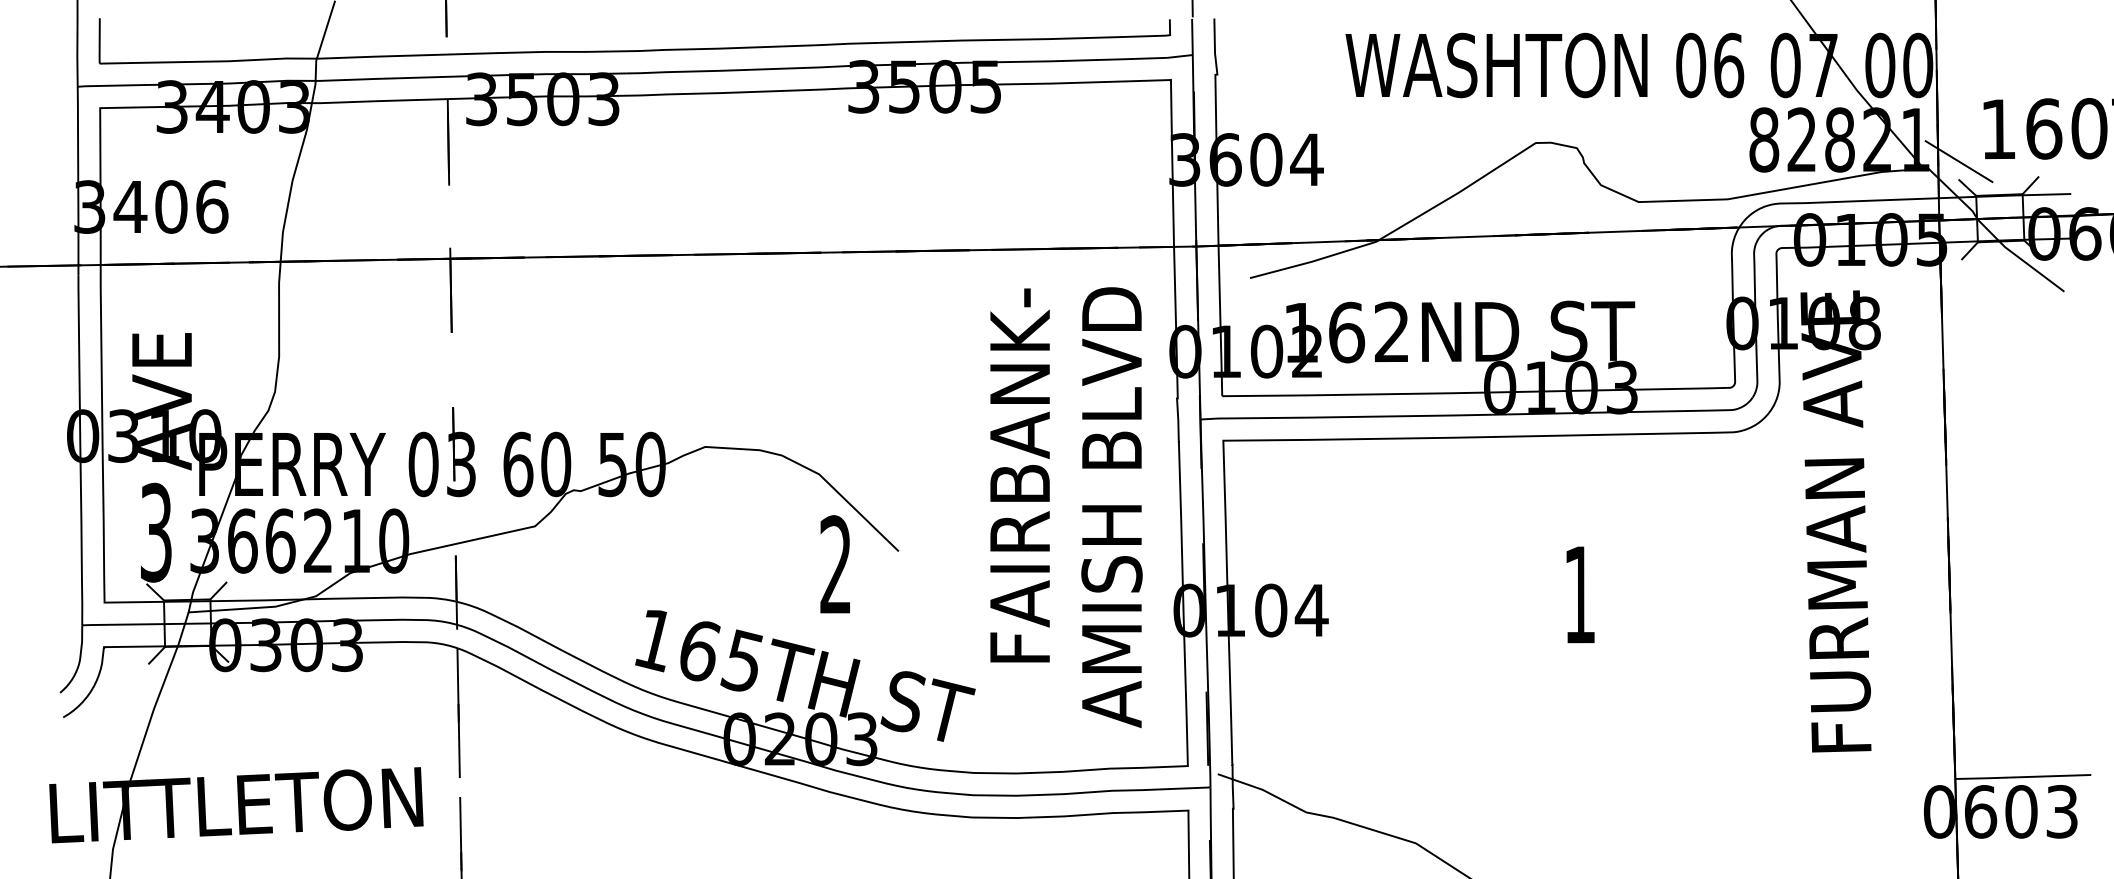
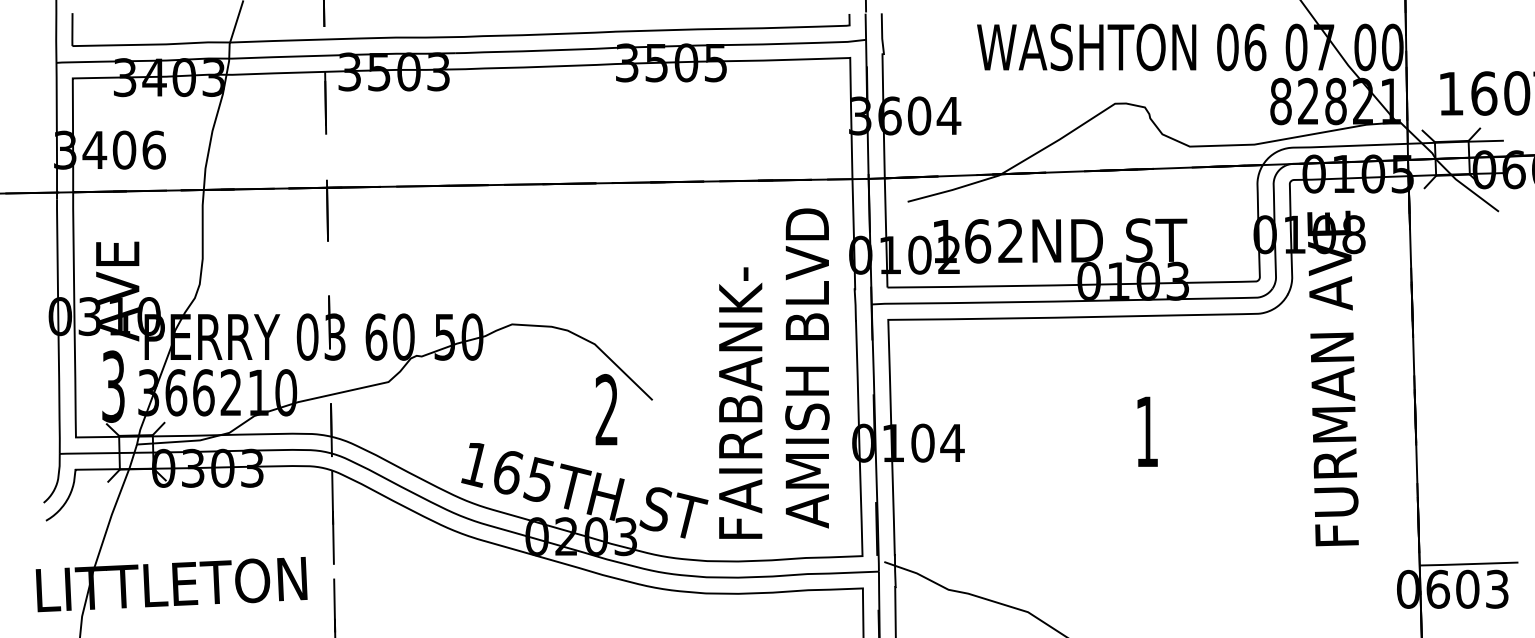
line: (1959, 161) -> (1422, 117), removed
text: (1019, 474) -> (740, 402), moved

